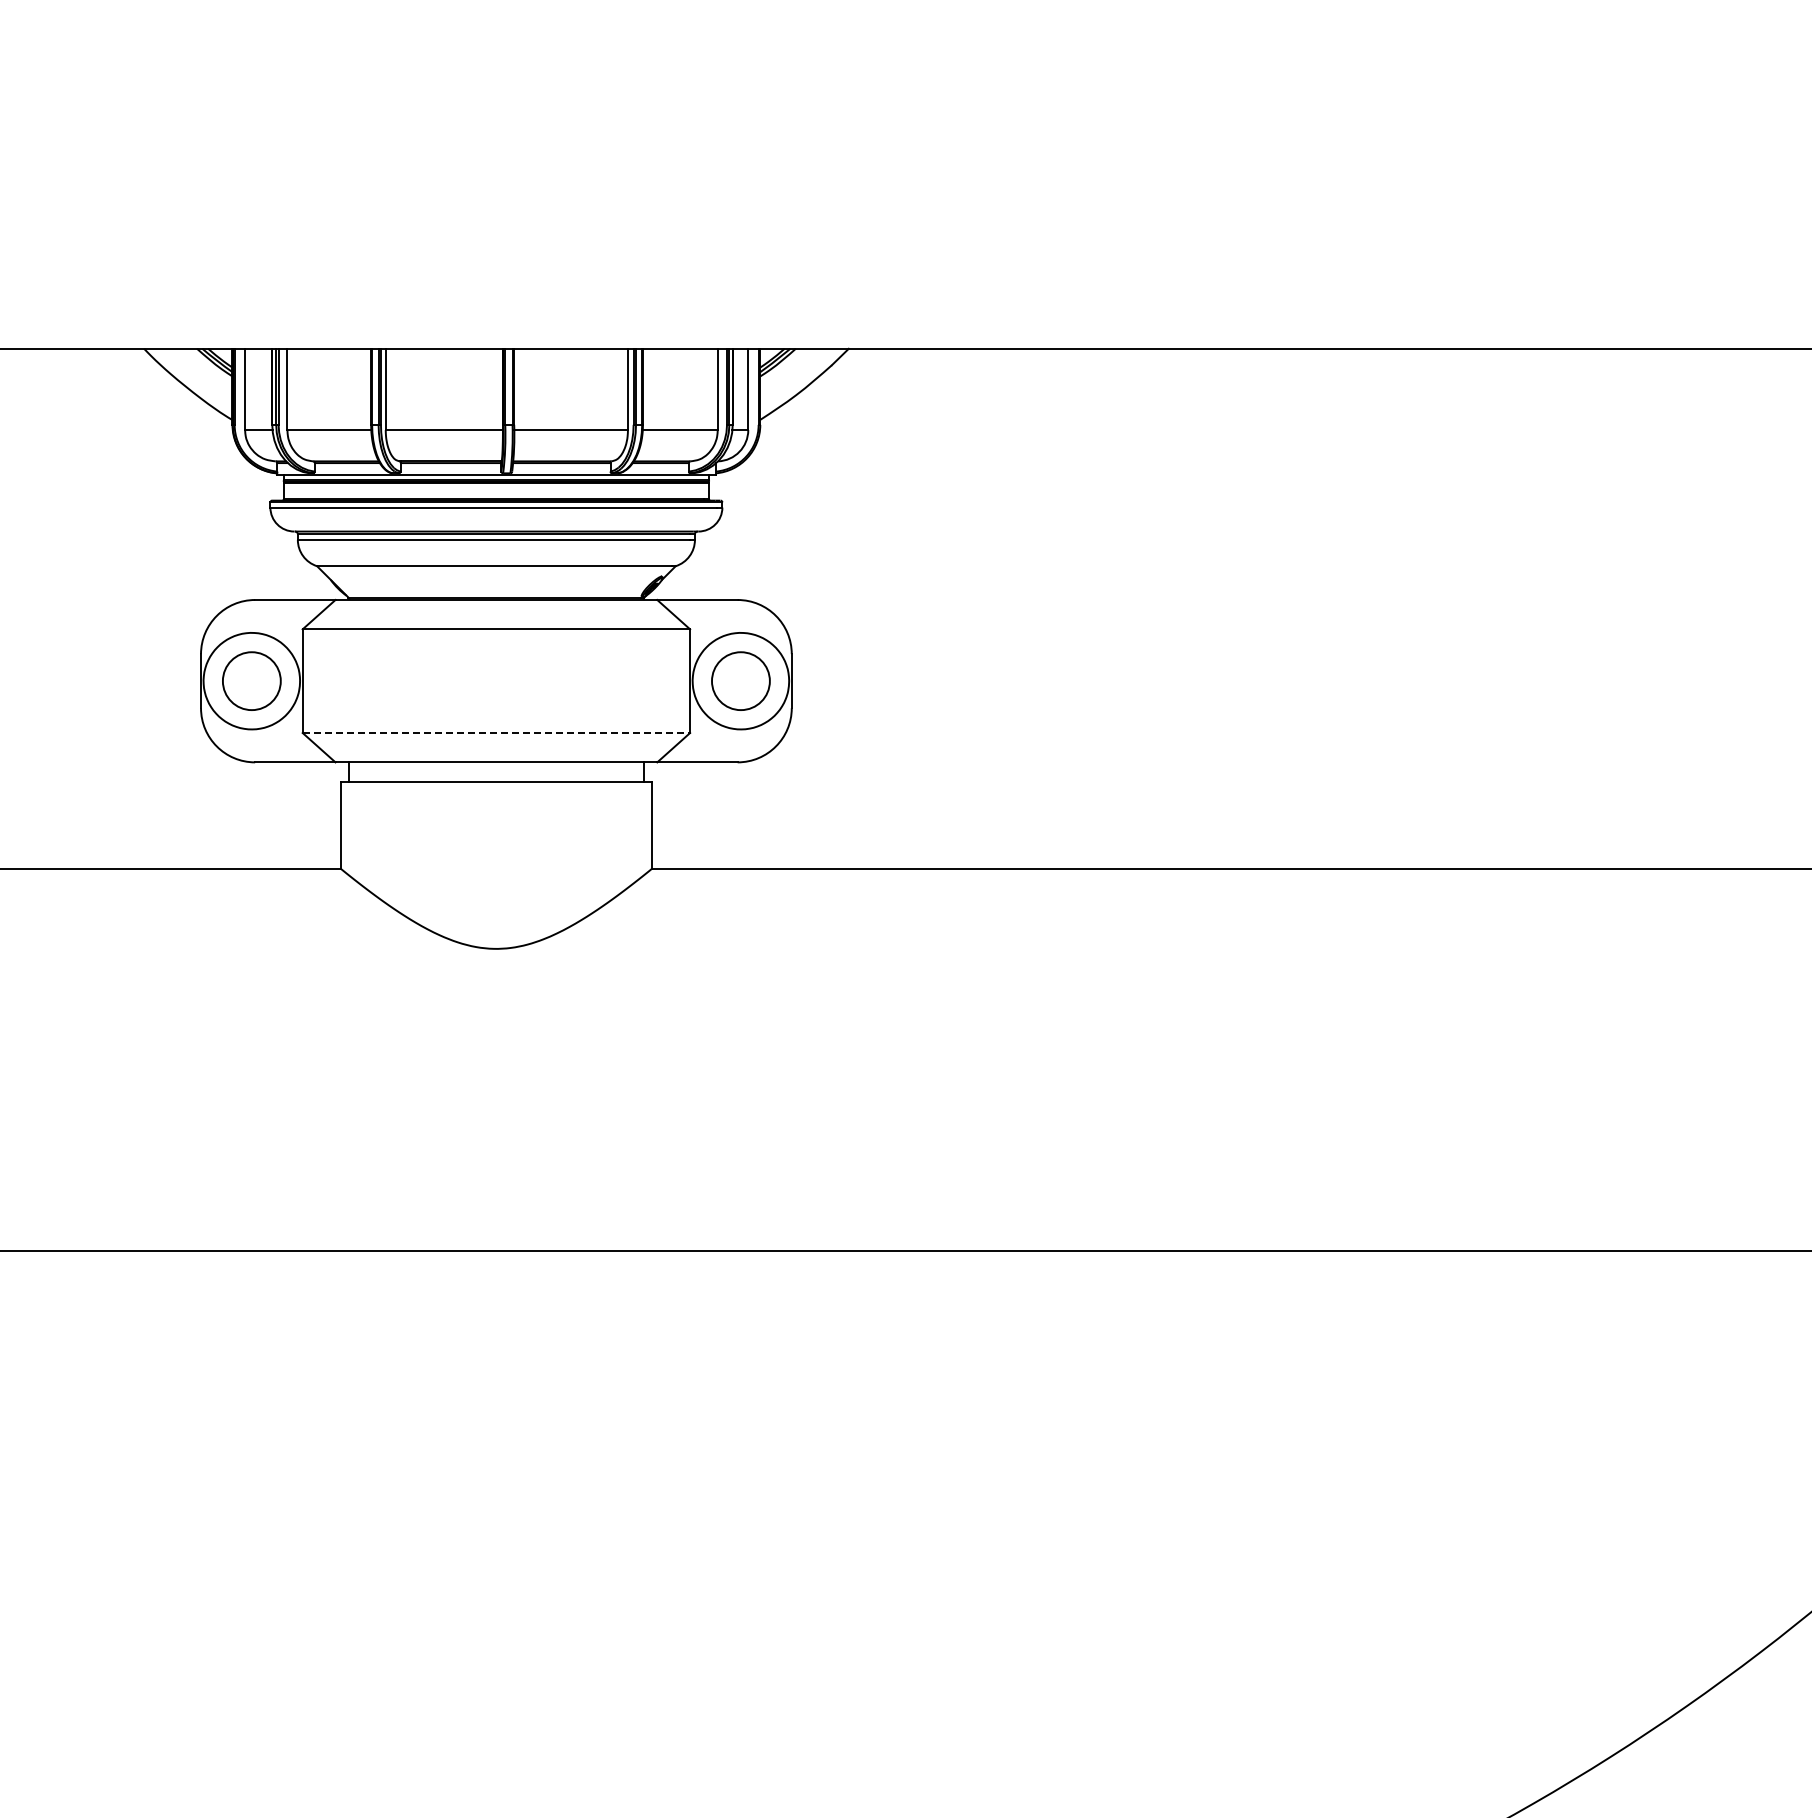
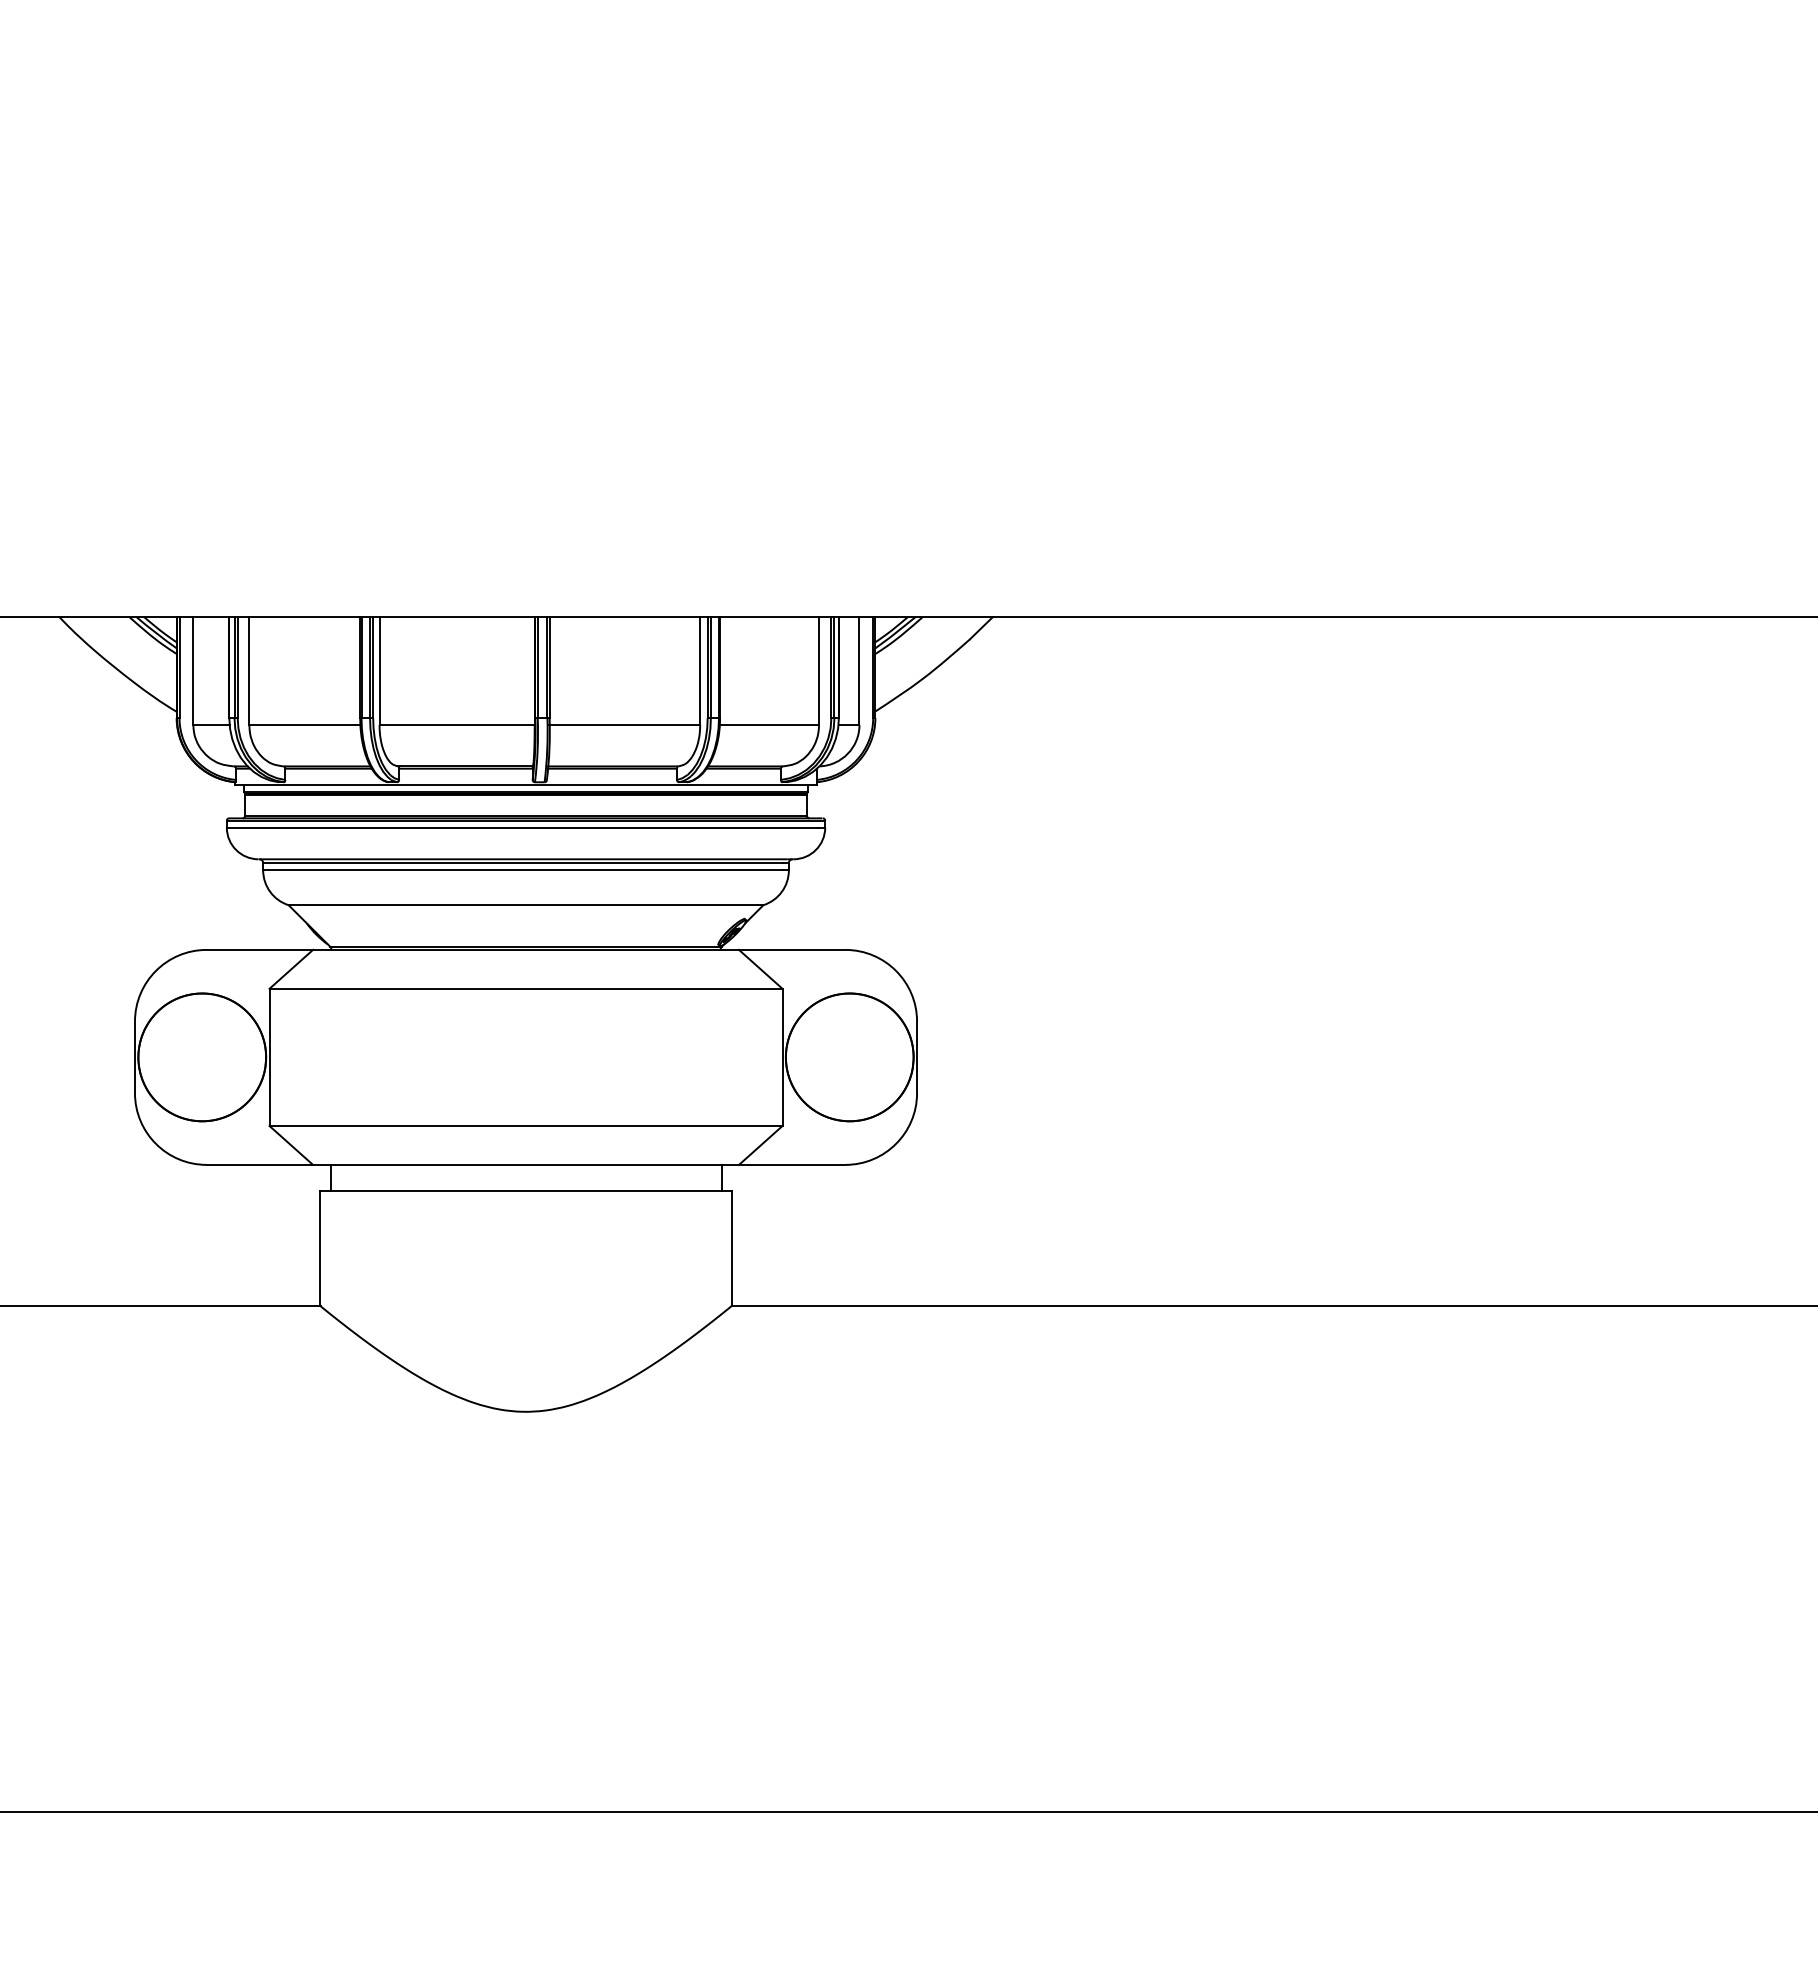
circle: (251, 680) -> (201, 1056), size x1.67
circle: (740, 680) -> (849, 1056), size x1.67
line: (496, 733) -> (526, 1126), dashed -> solid

